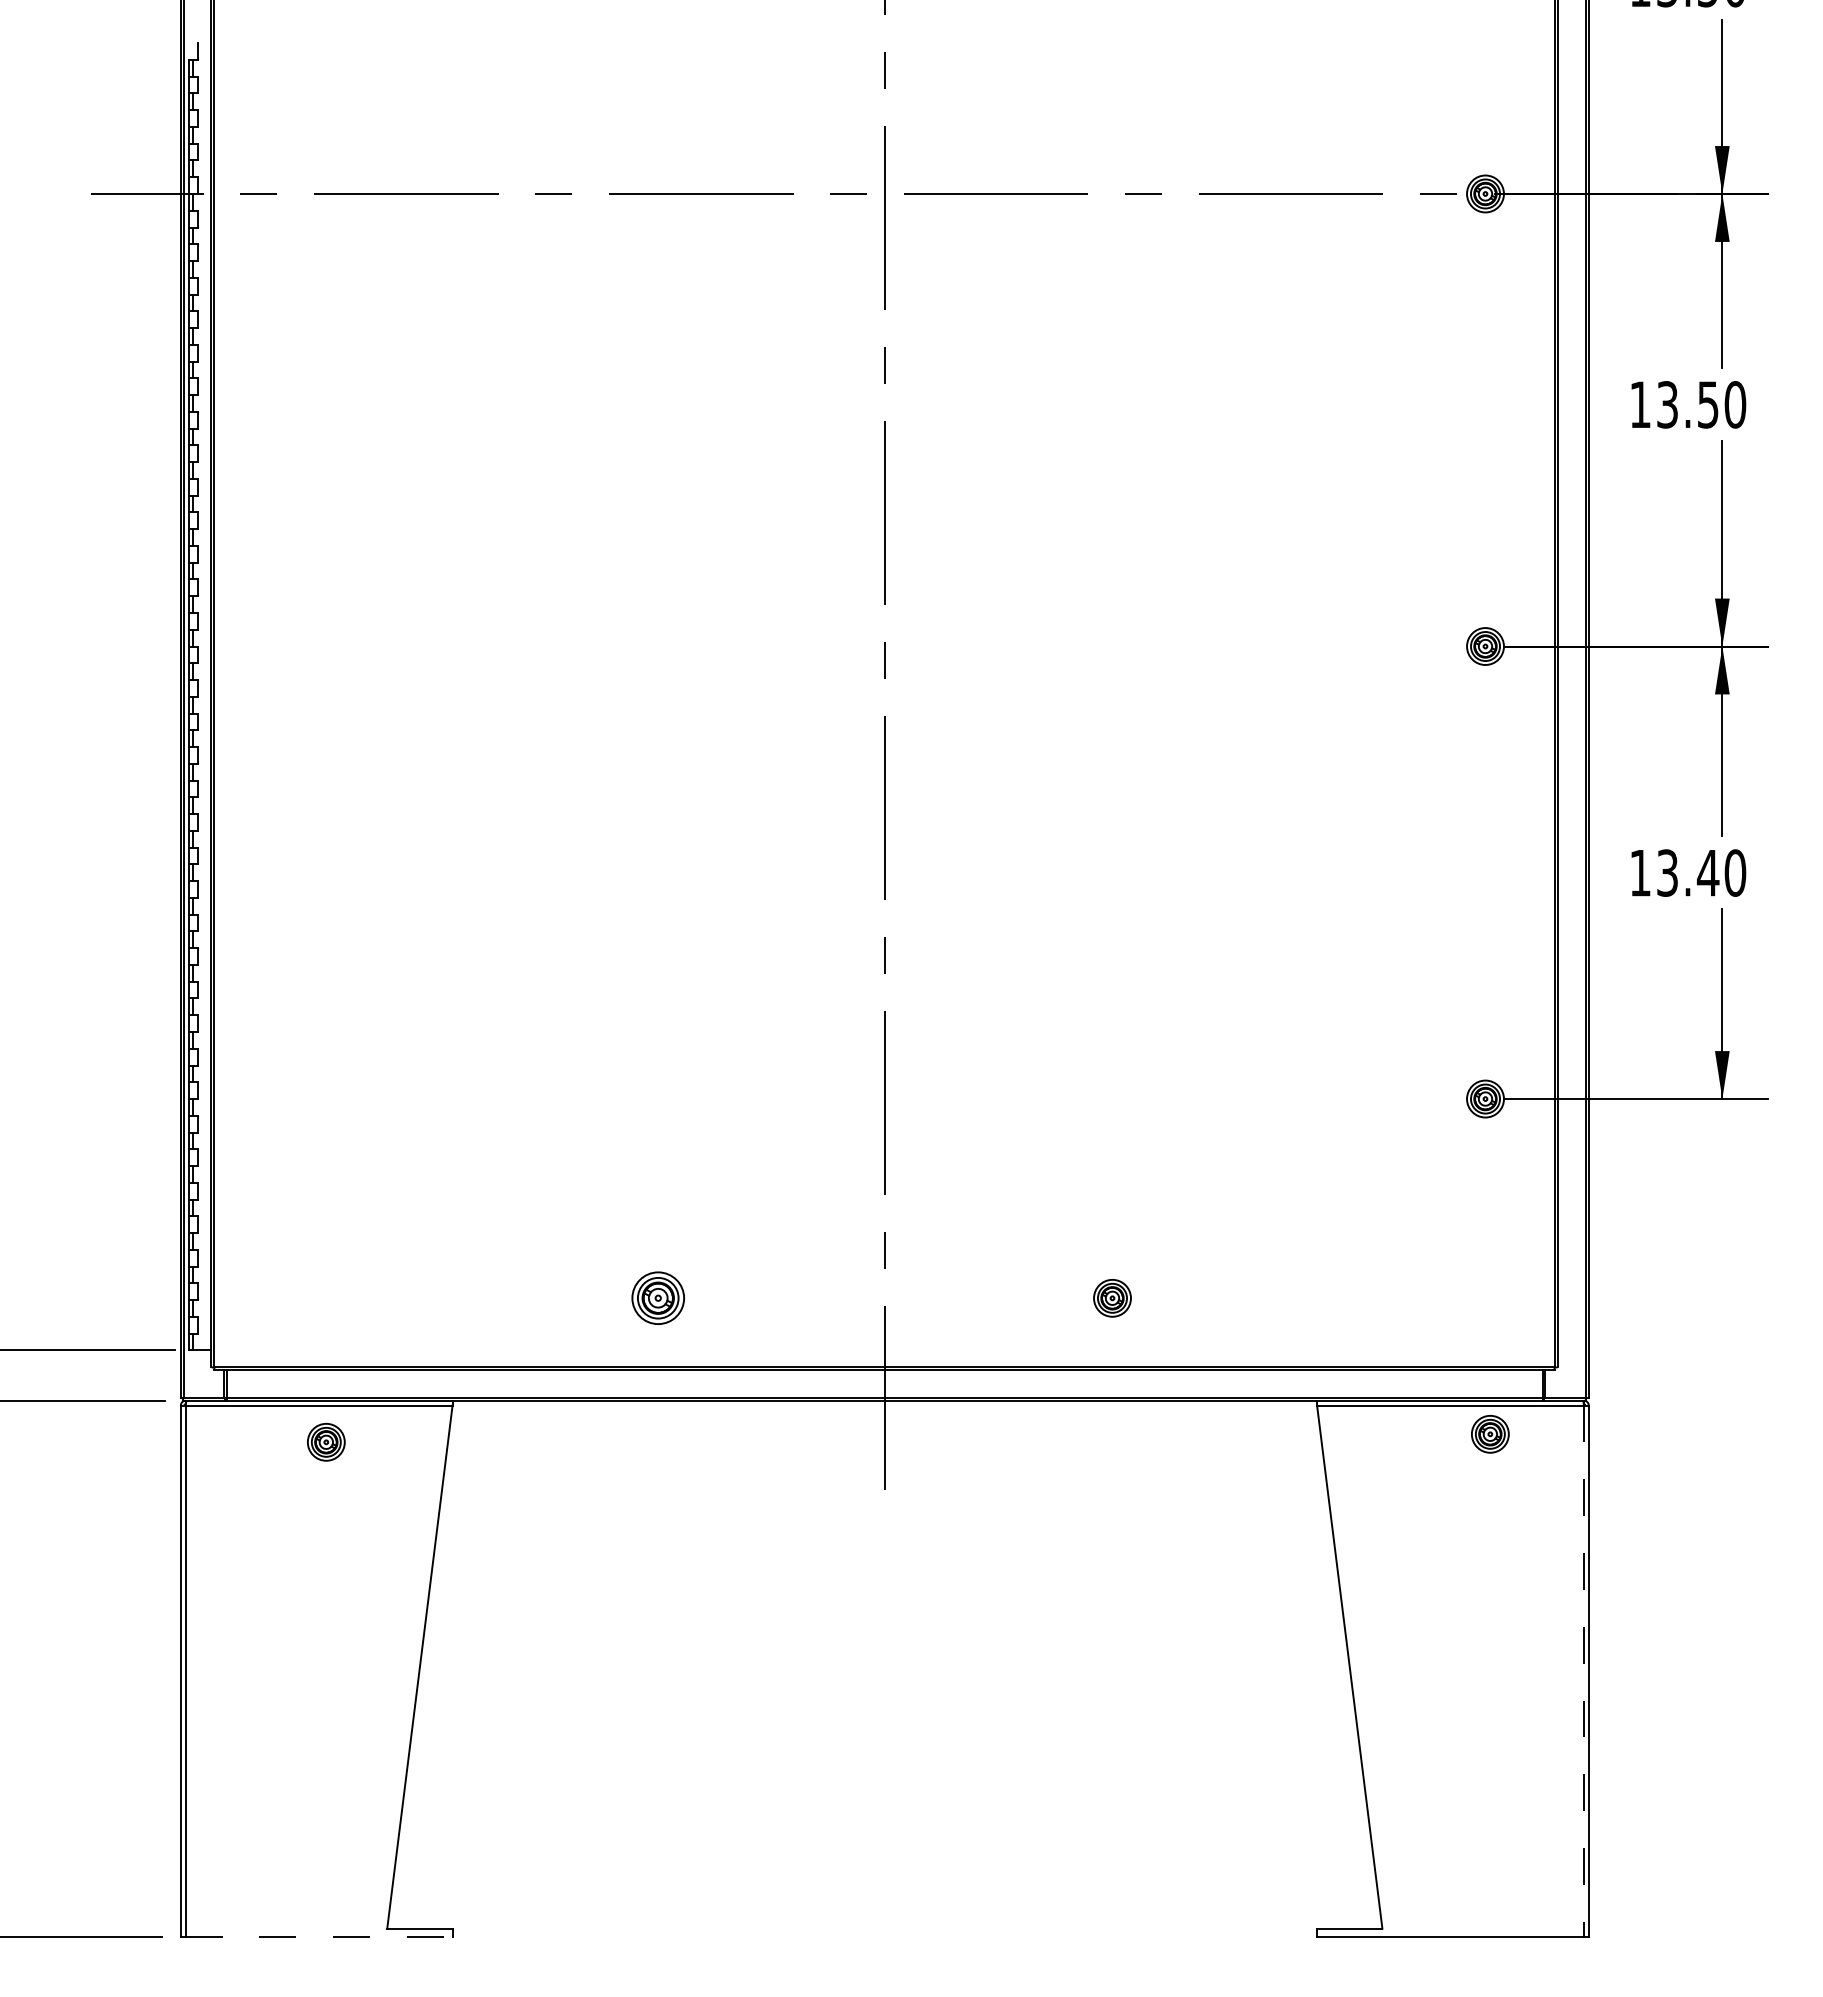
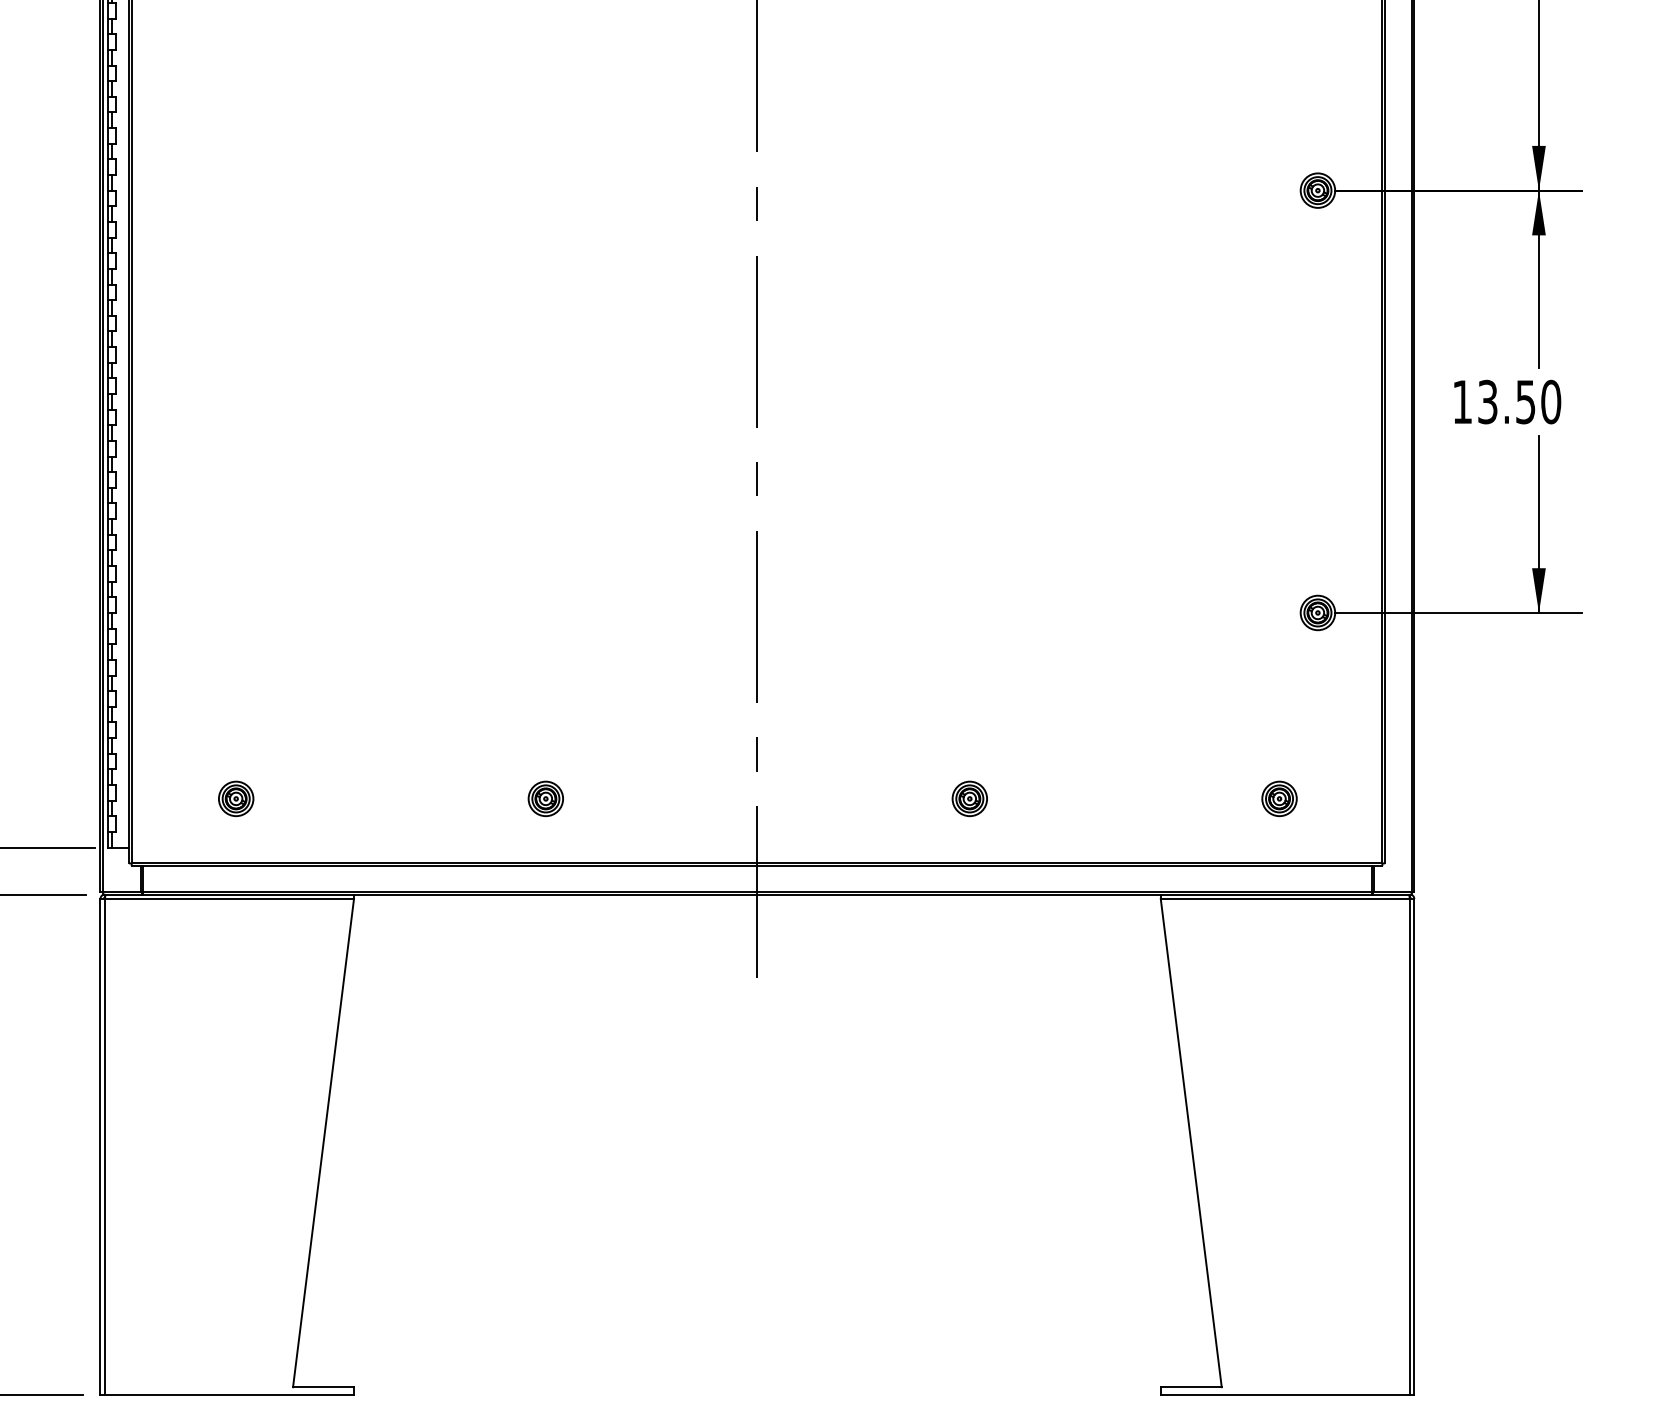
text: (1708, 873) -> (1526, 402), 13.40 -> 13.50
part: (657, 1298) -> (545, 799), size x0.71
part: (1490, 1434) -> (1279, 799), moved
part: (326, 1442) -> (236, 799), moved
line: (1583, 1671) -> (1409, 1147), dashed -> solid
line: (319, 1937) -> (229, 1395), dashed -> solid

